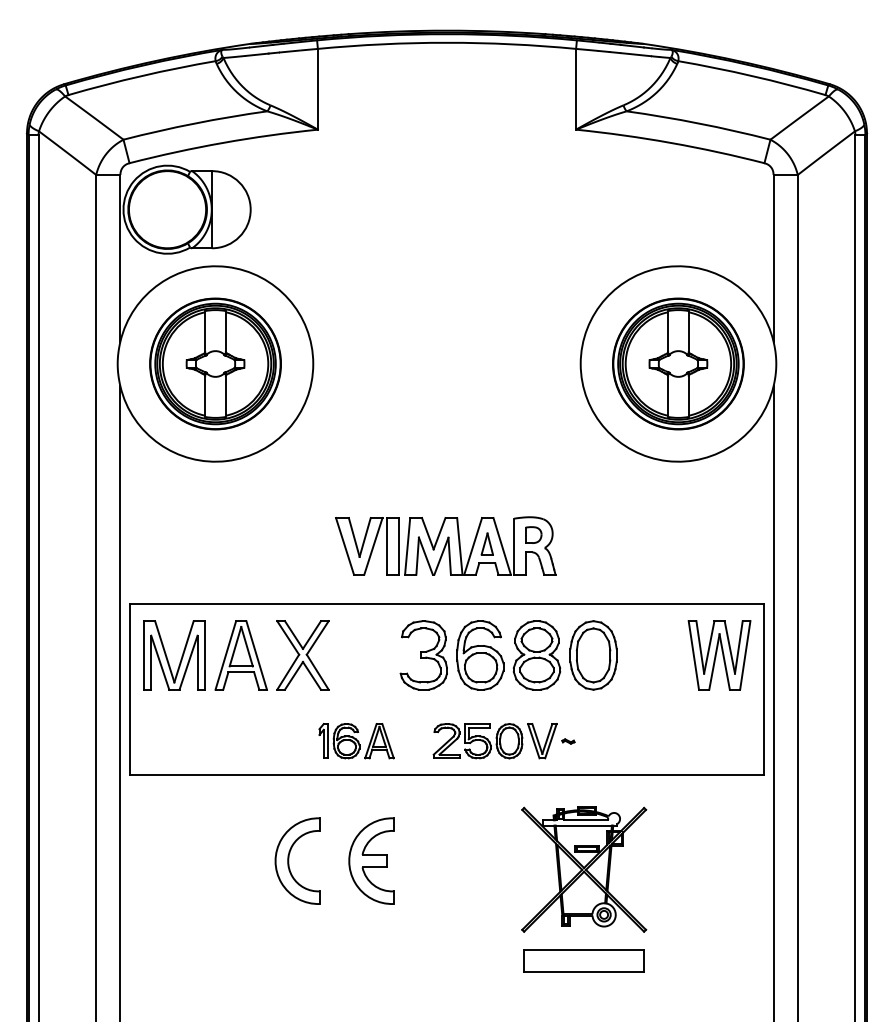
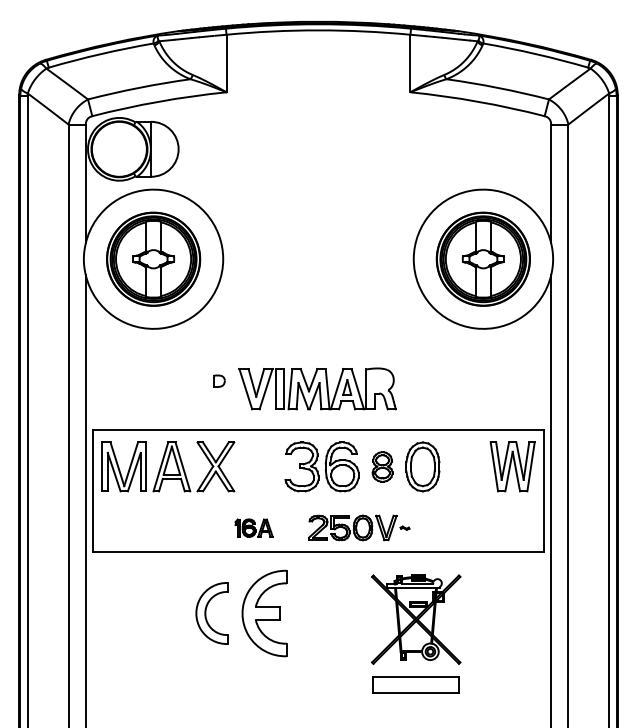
part: (533, 534) -> (219, 380), moved
part: (536, 655) -> (382, 466), size x0.6
part: (356, 741) -> (254, 528), size x0.7
part: (371, 860) -> (264, 613), size x1.4

